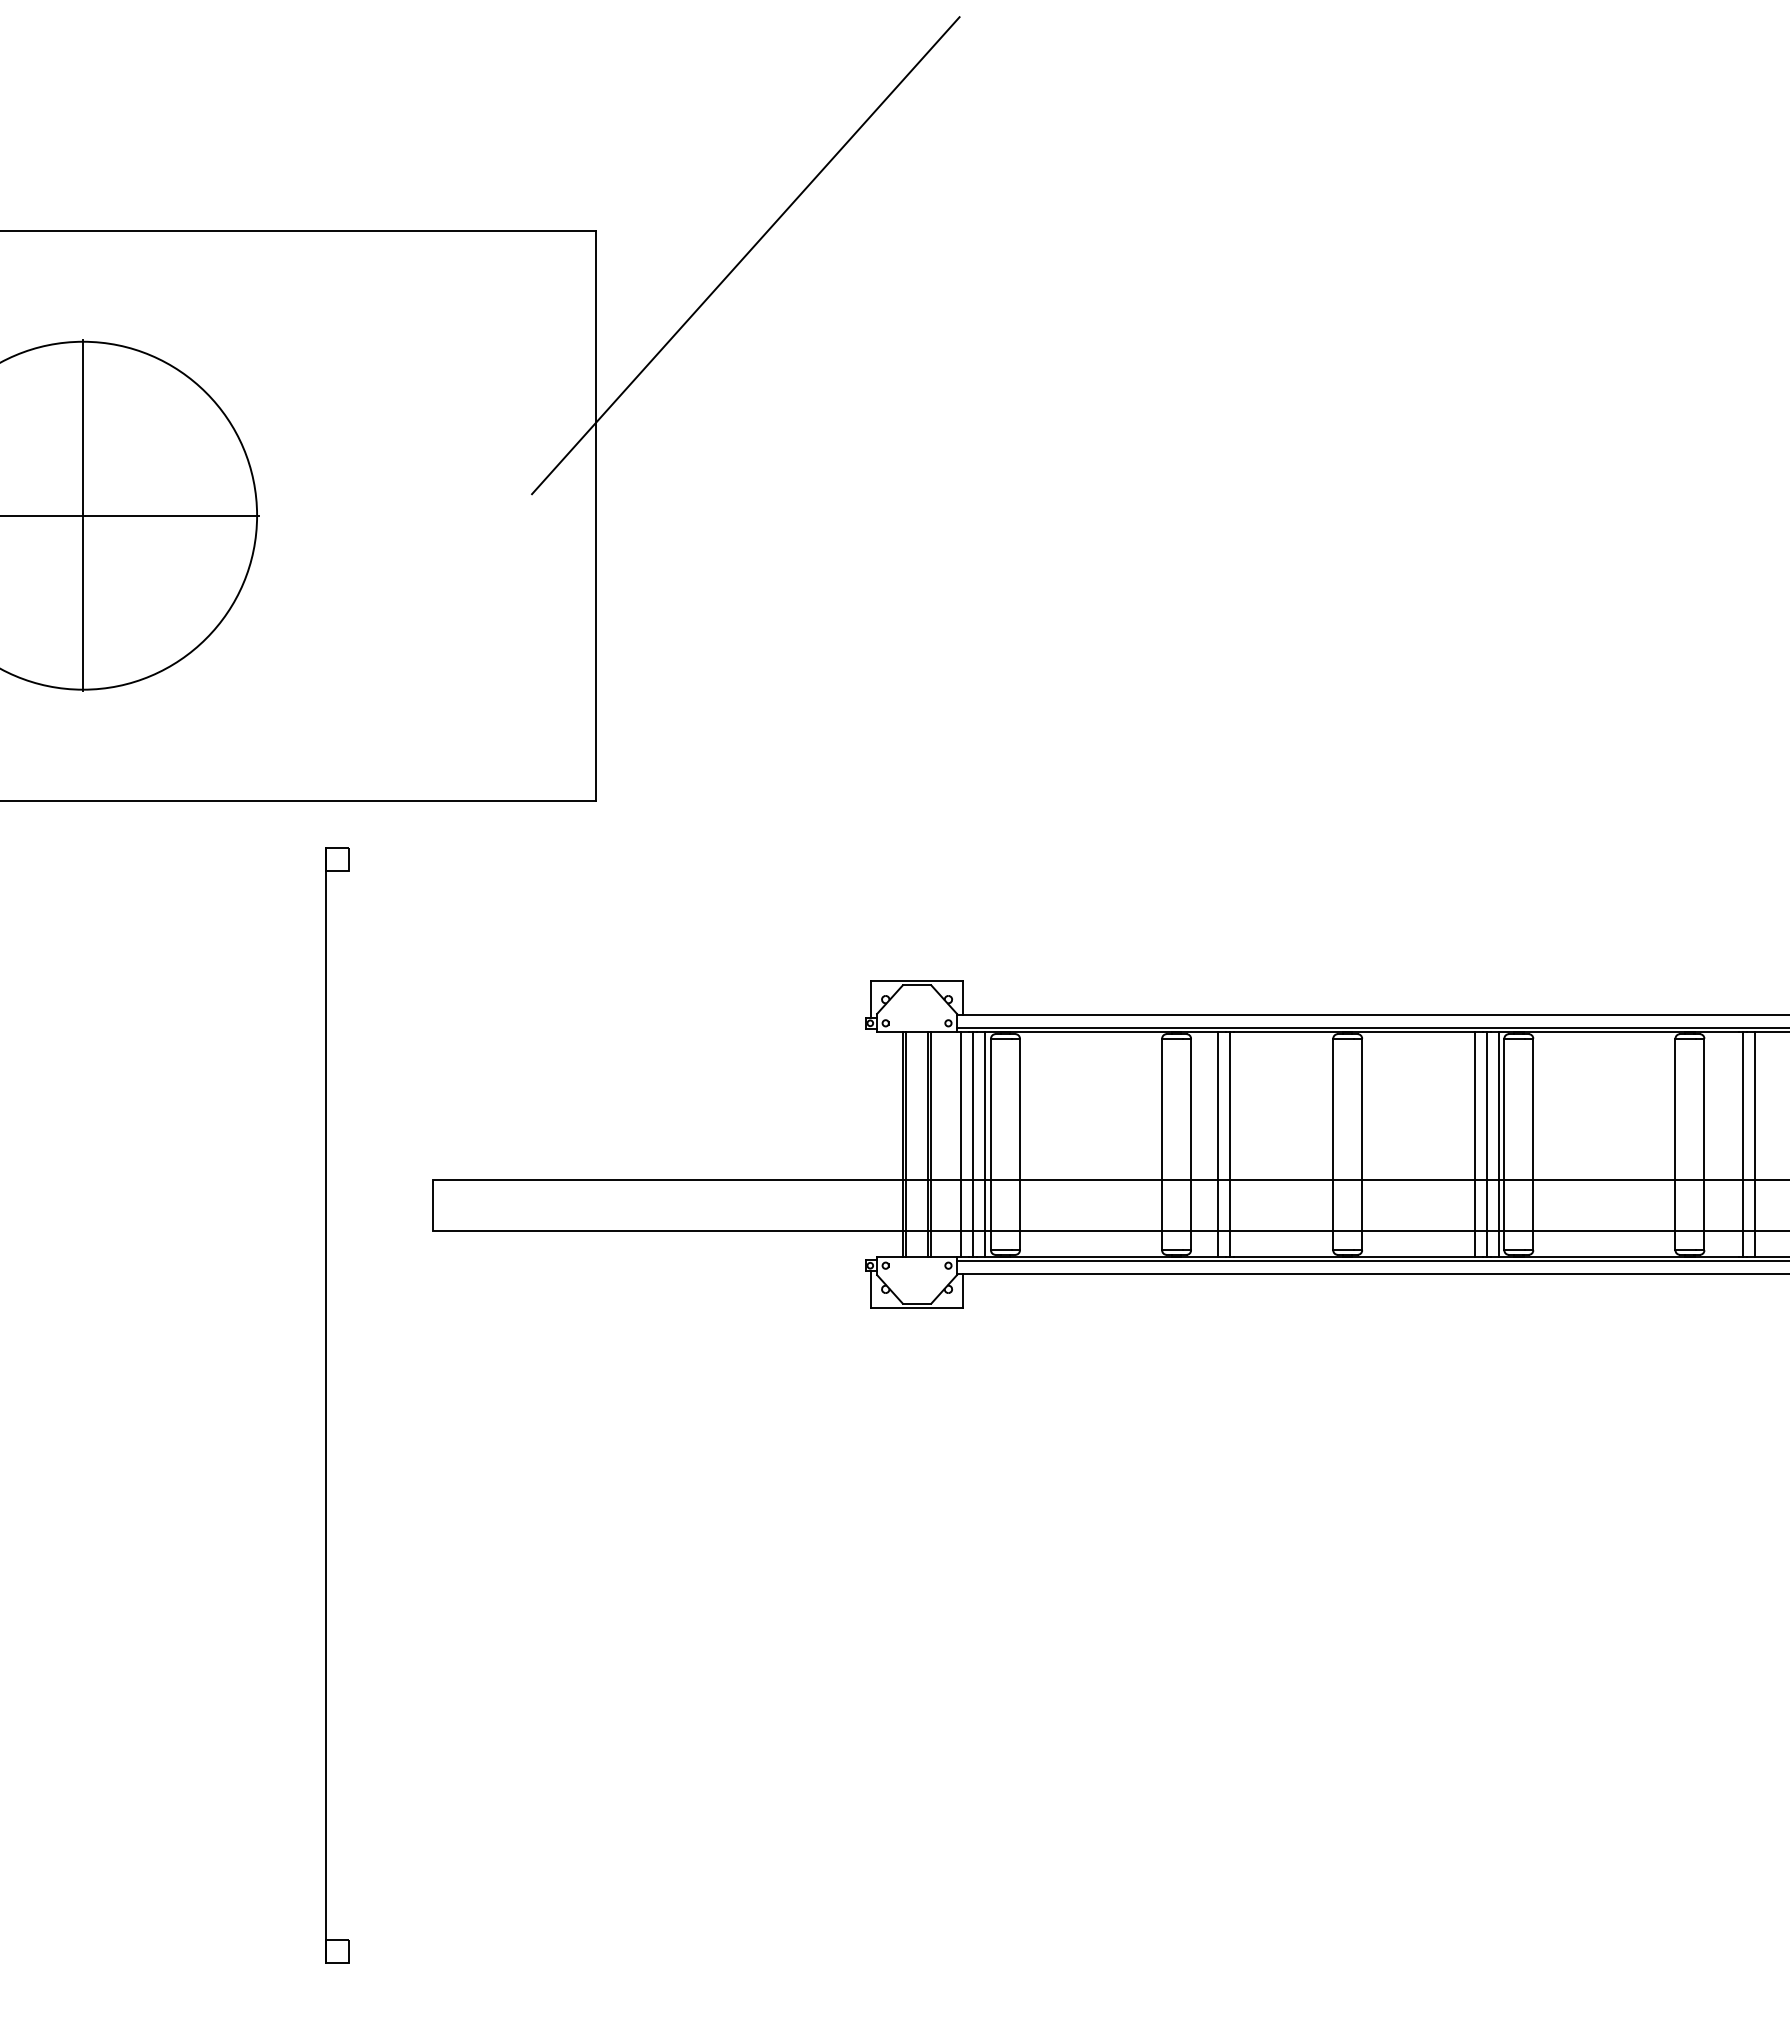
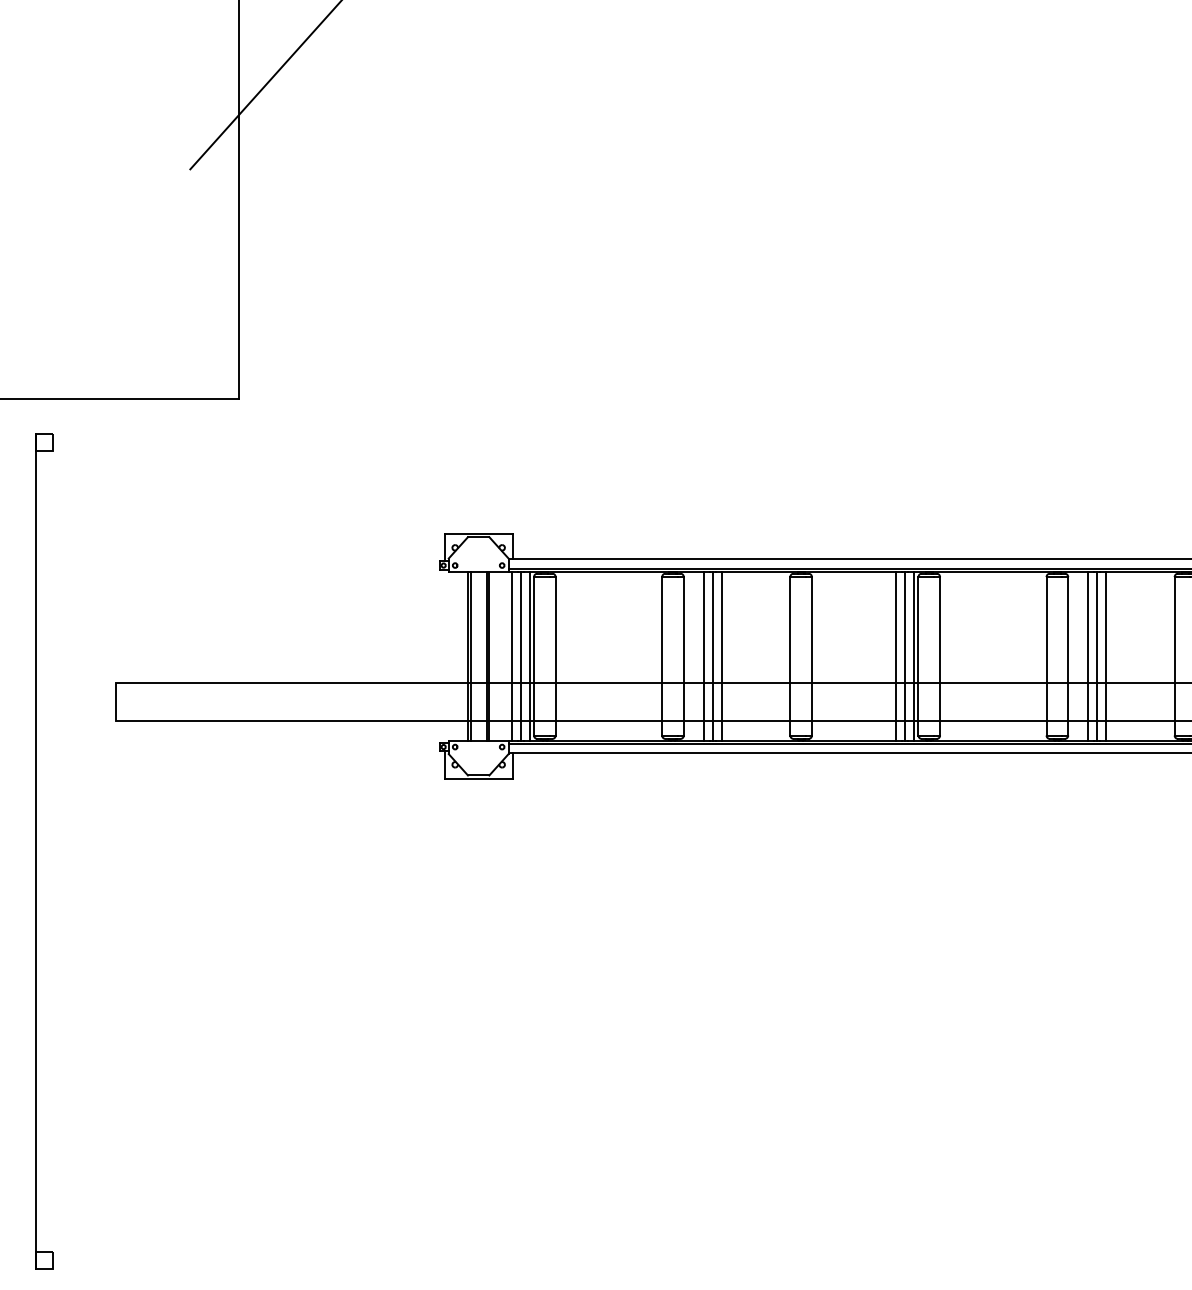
line: (1242, 1144) -> (722, 656), added
line: (1731, 1144) -> (1088, 656), added

